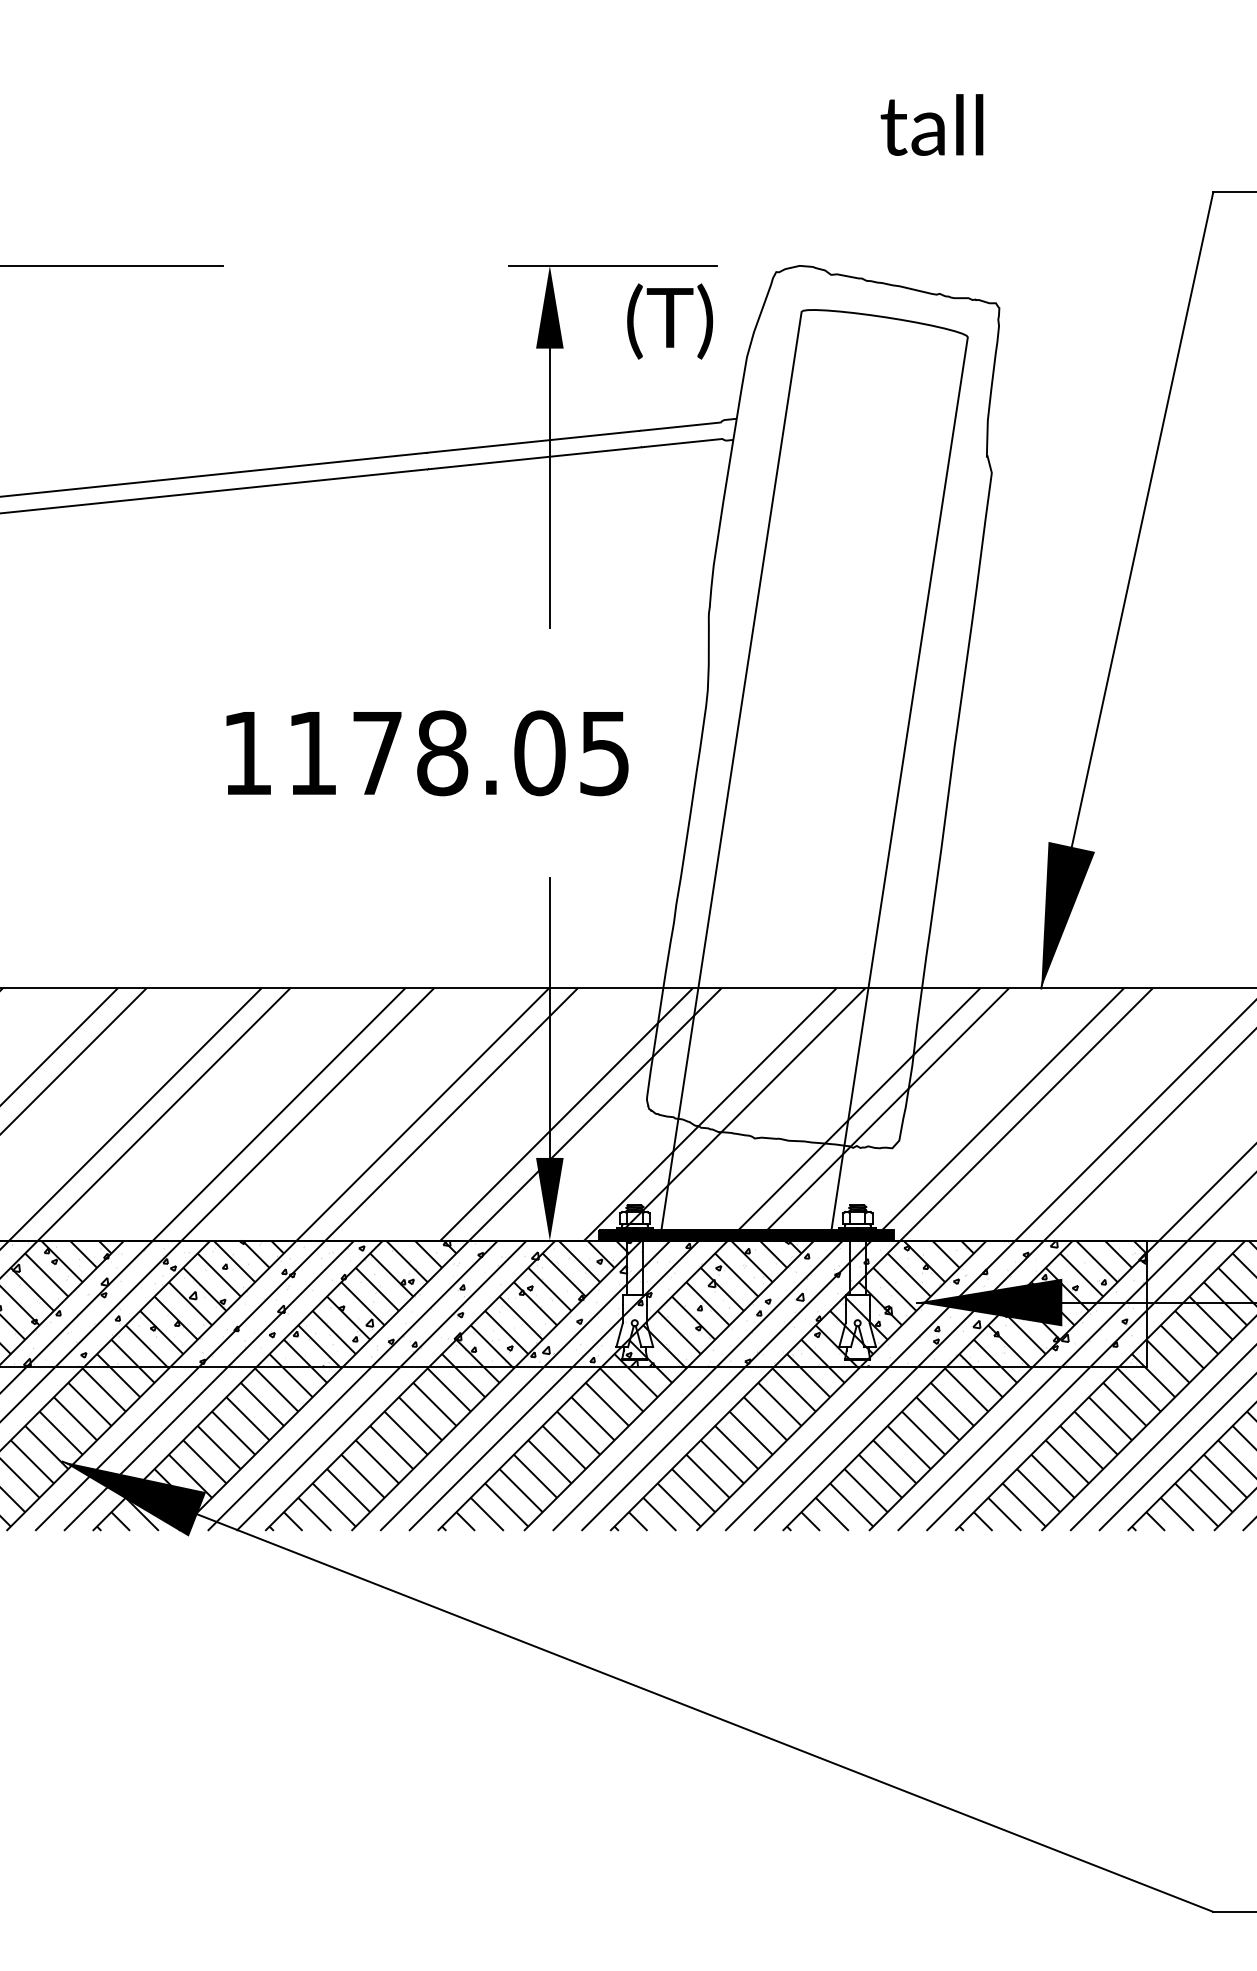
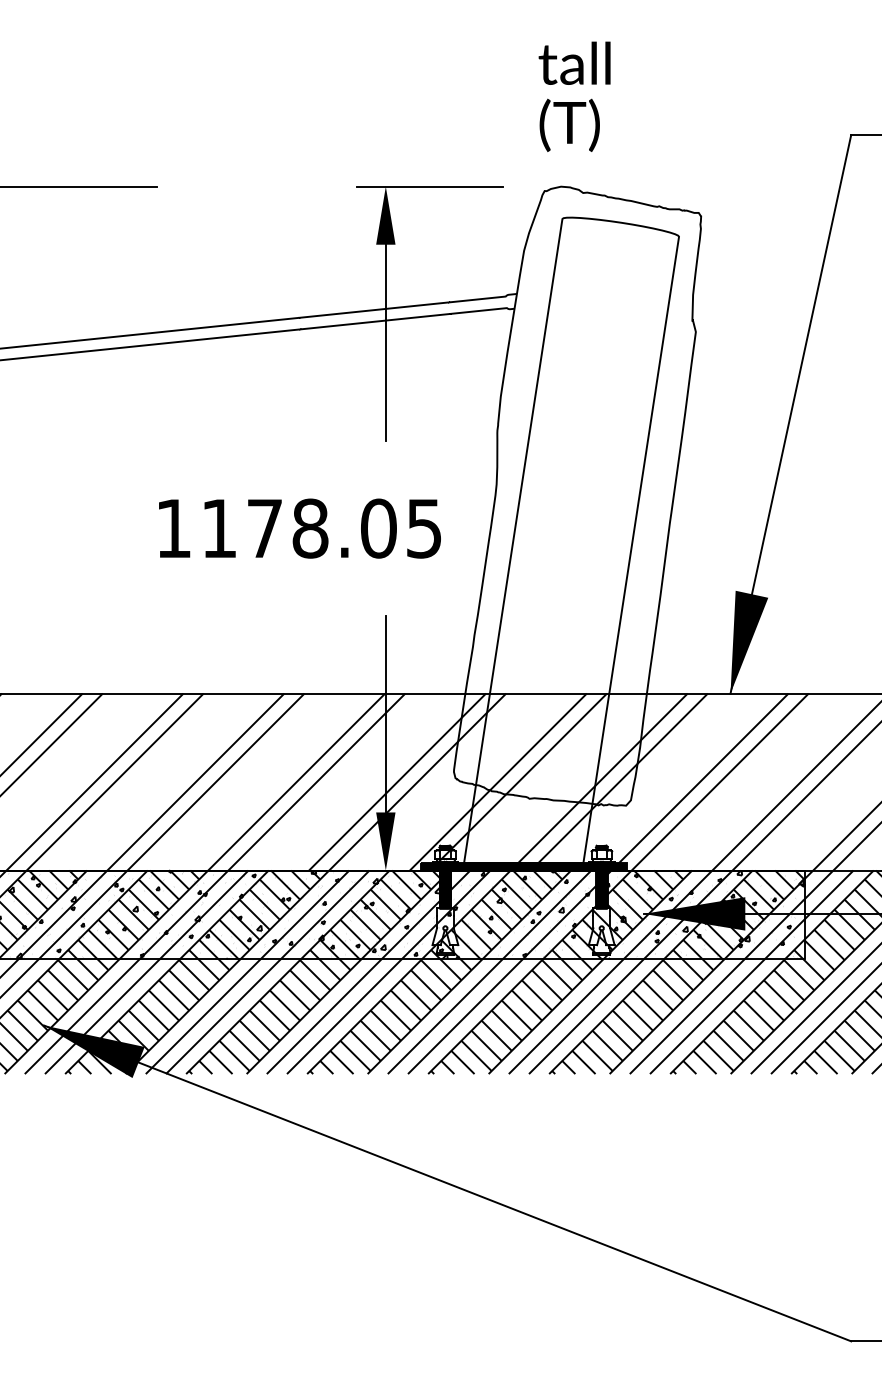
text: (931, 124) -> (574, 62), moved
text: (670, 321) -> (570, 125), moved
hatch: (634, 1262) -> (445, 885), added
hatch: (857, 1262) -> (601, 885), added

